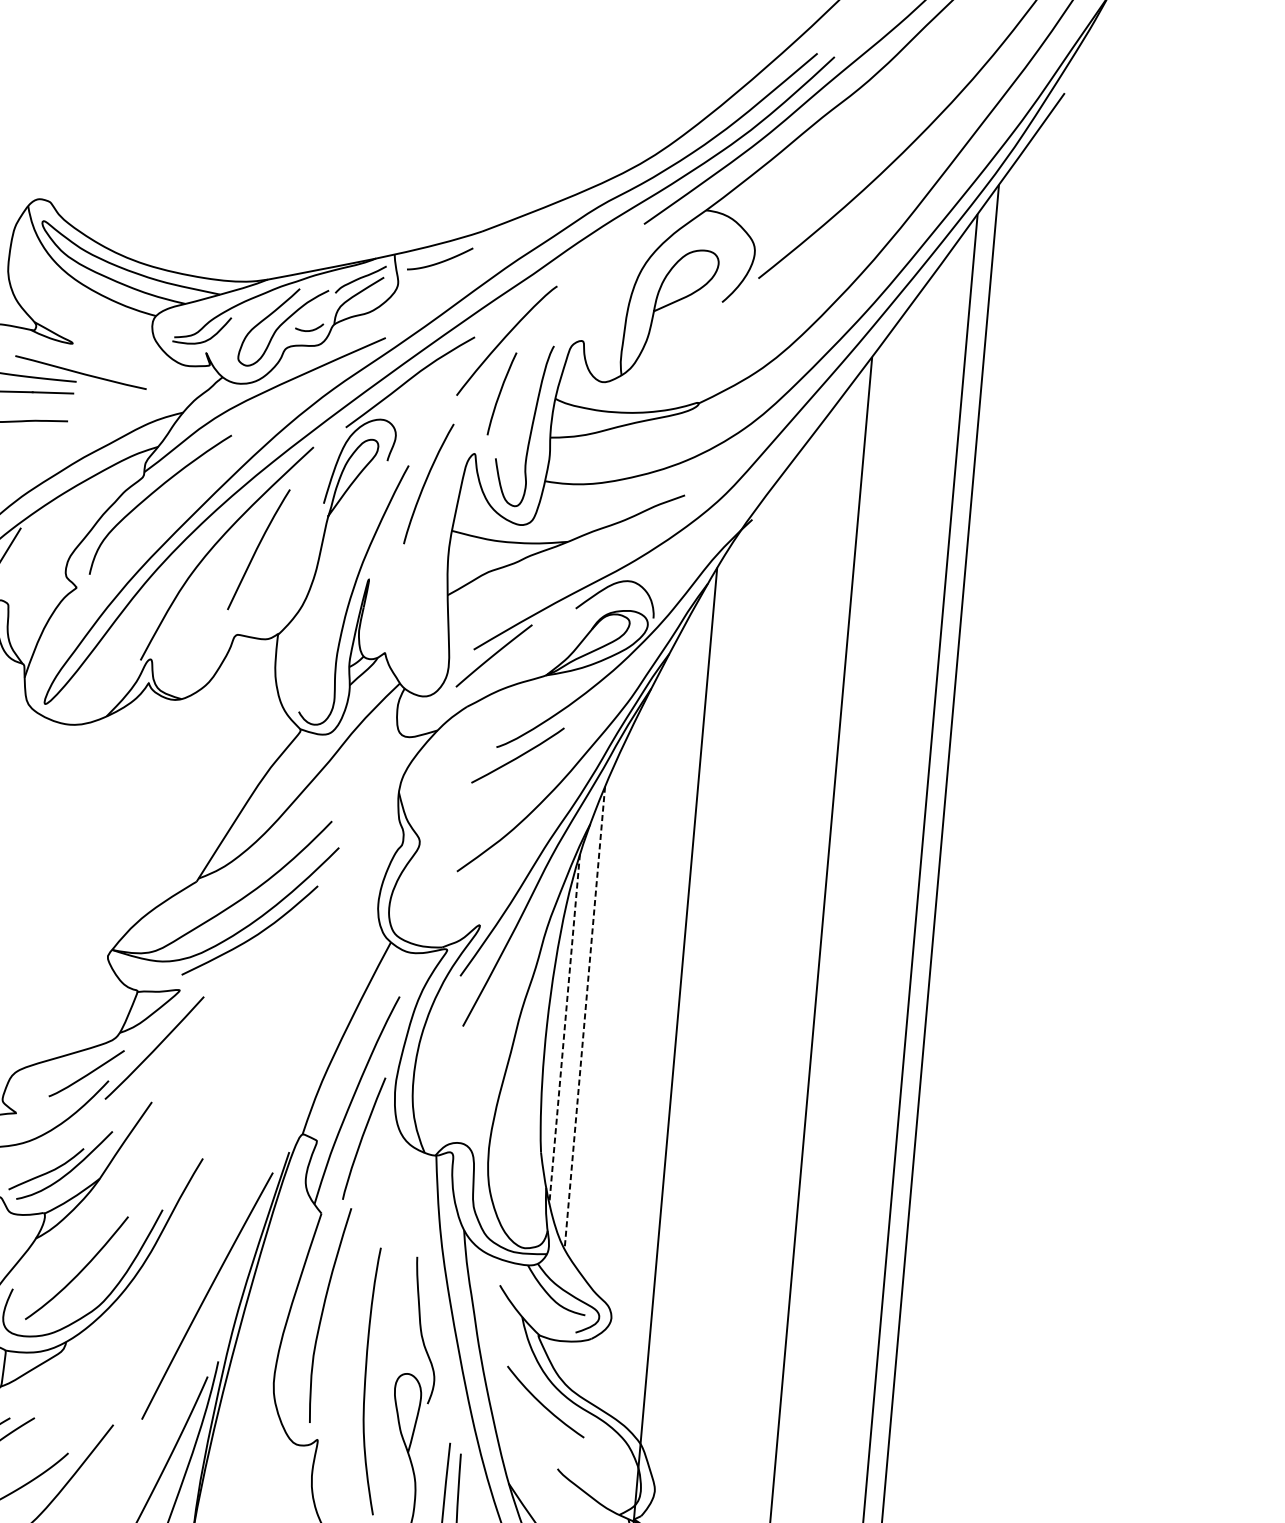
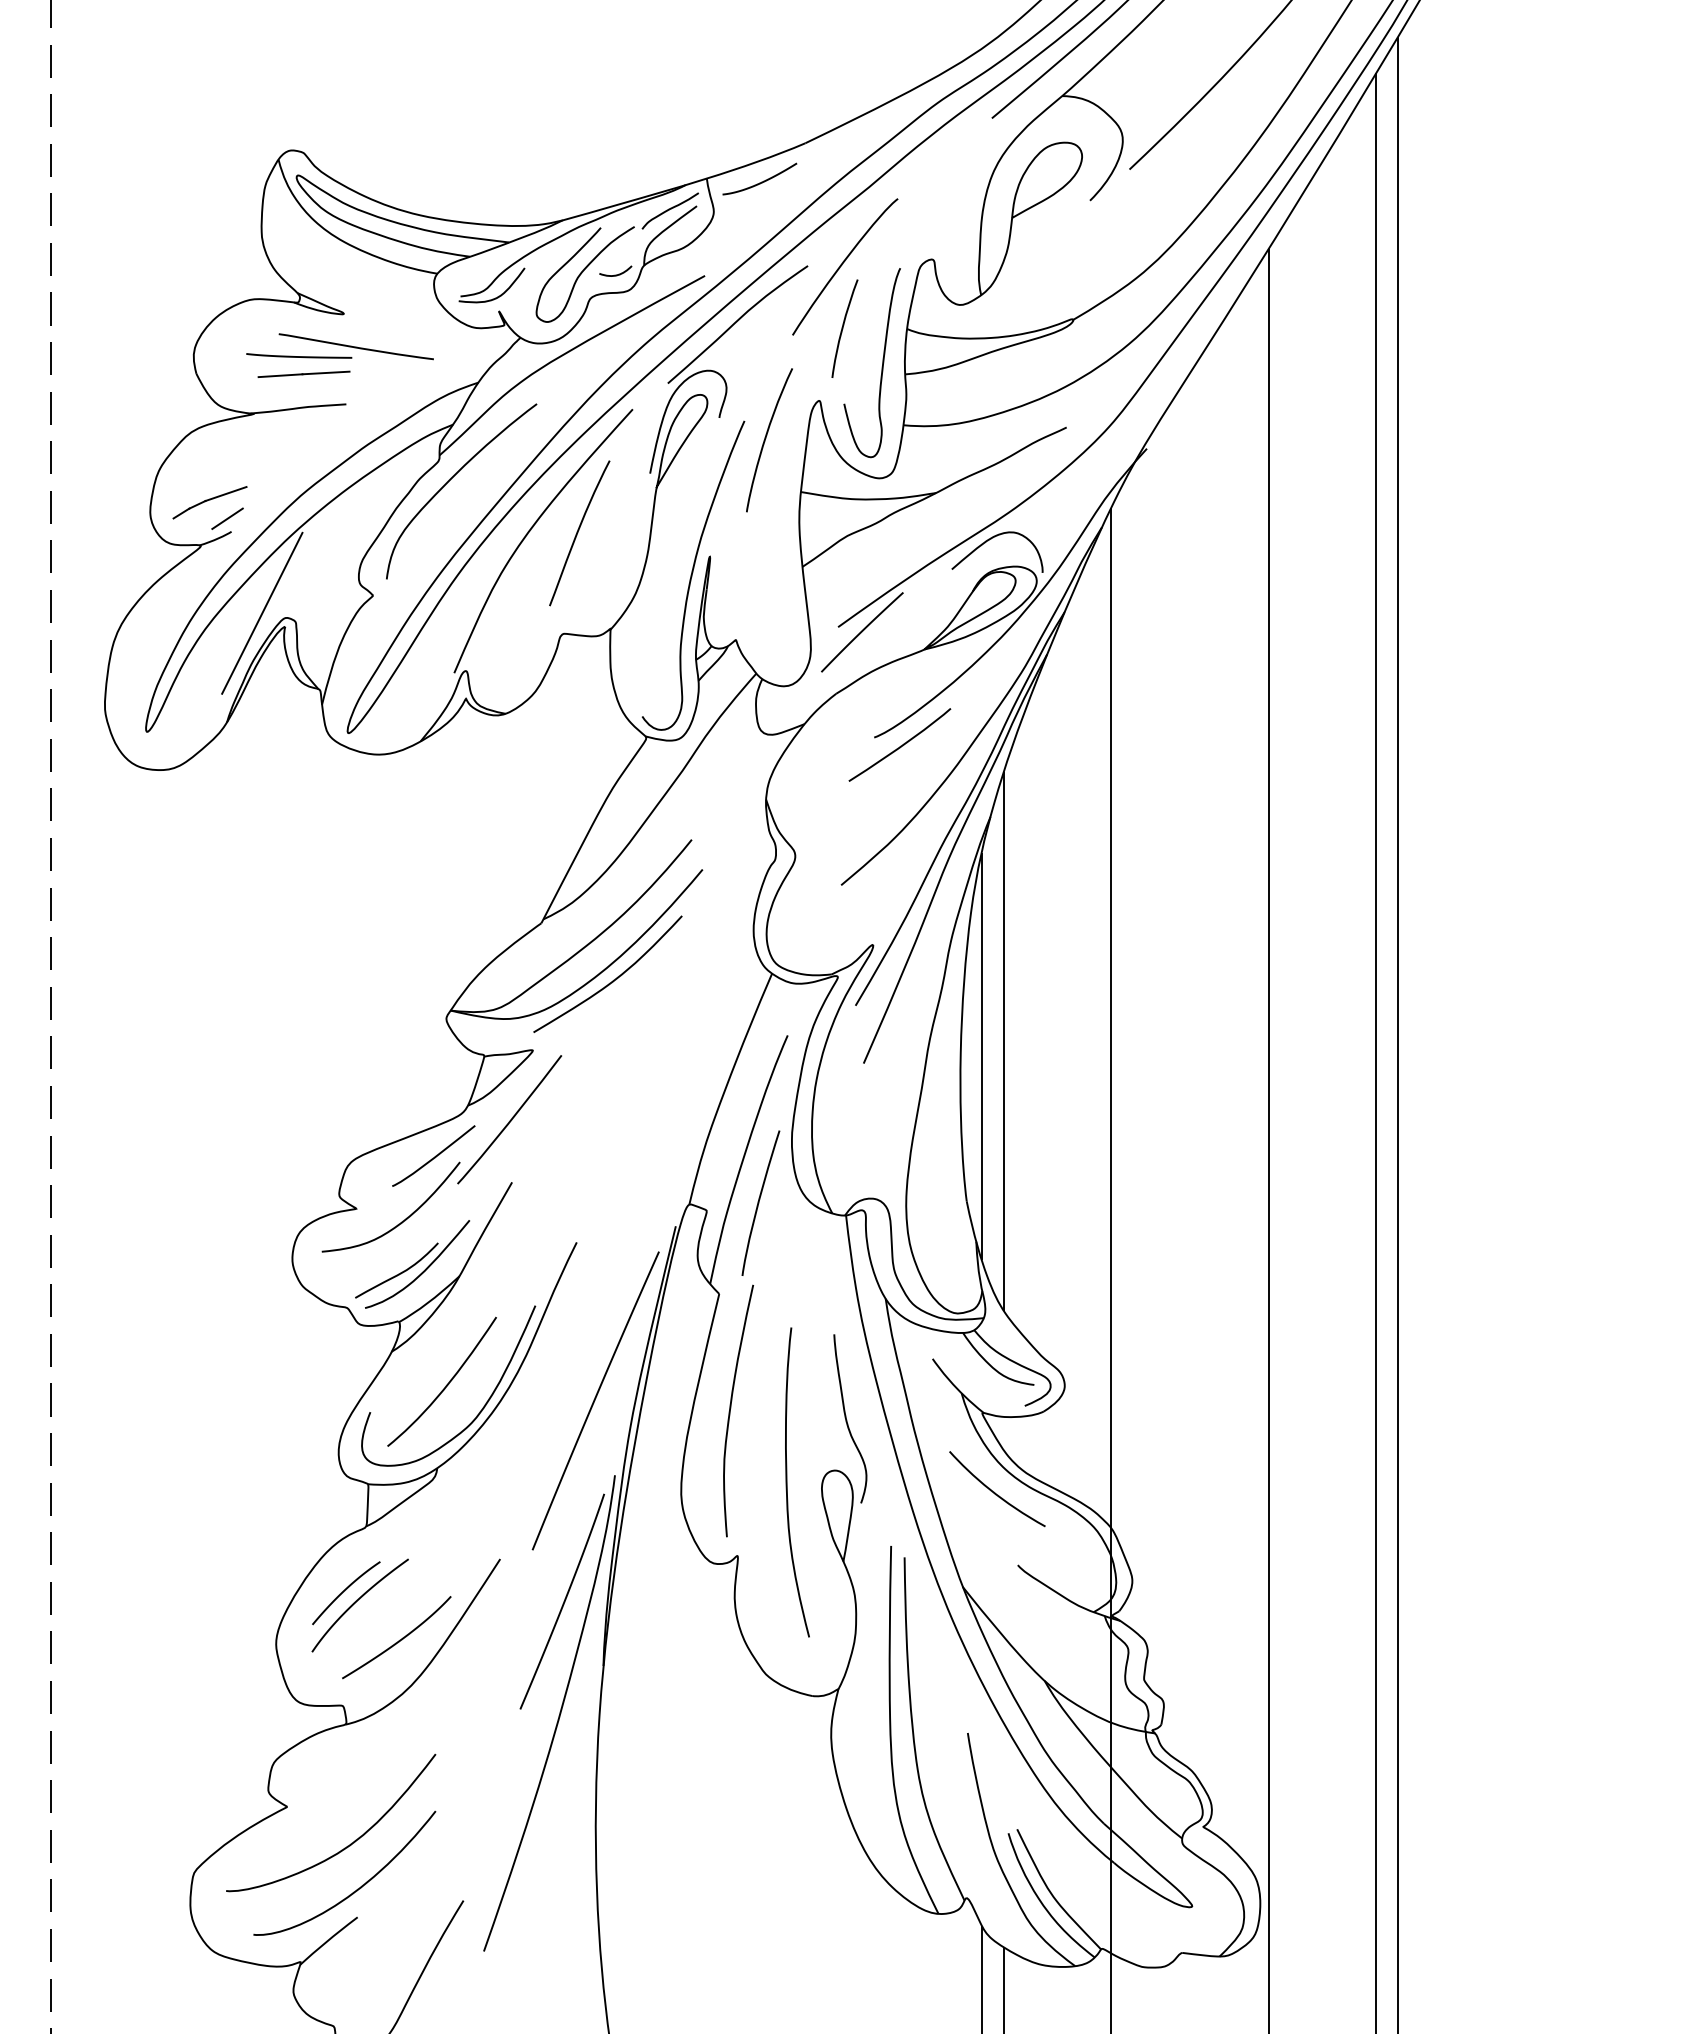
line: (584, 1018) -> (1003, 1042), dashed -> solid
line: (564, 1029) -> (981, 1056), dashed -> solid

